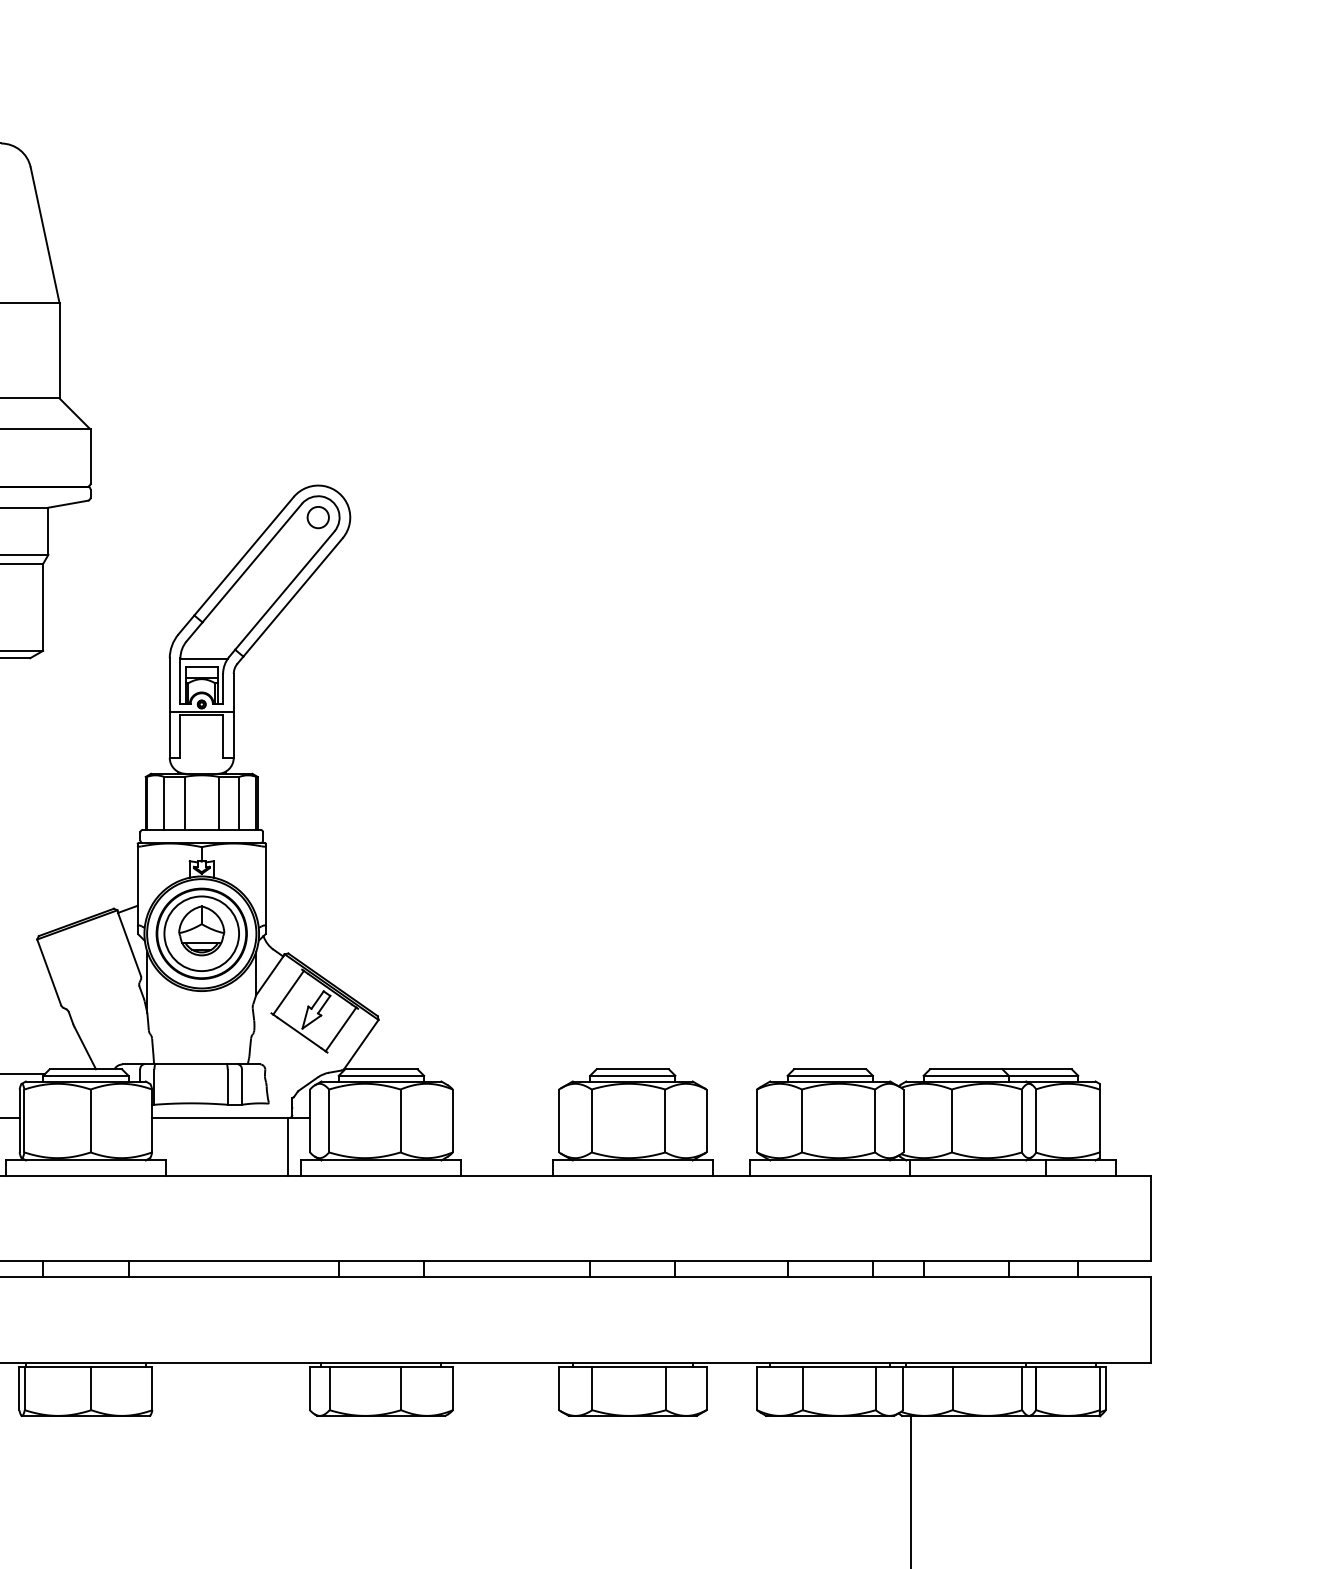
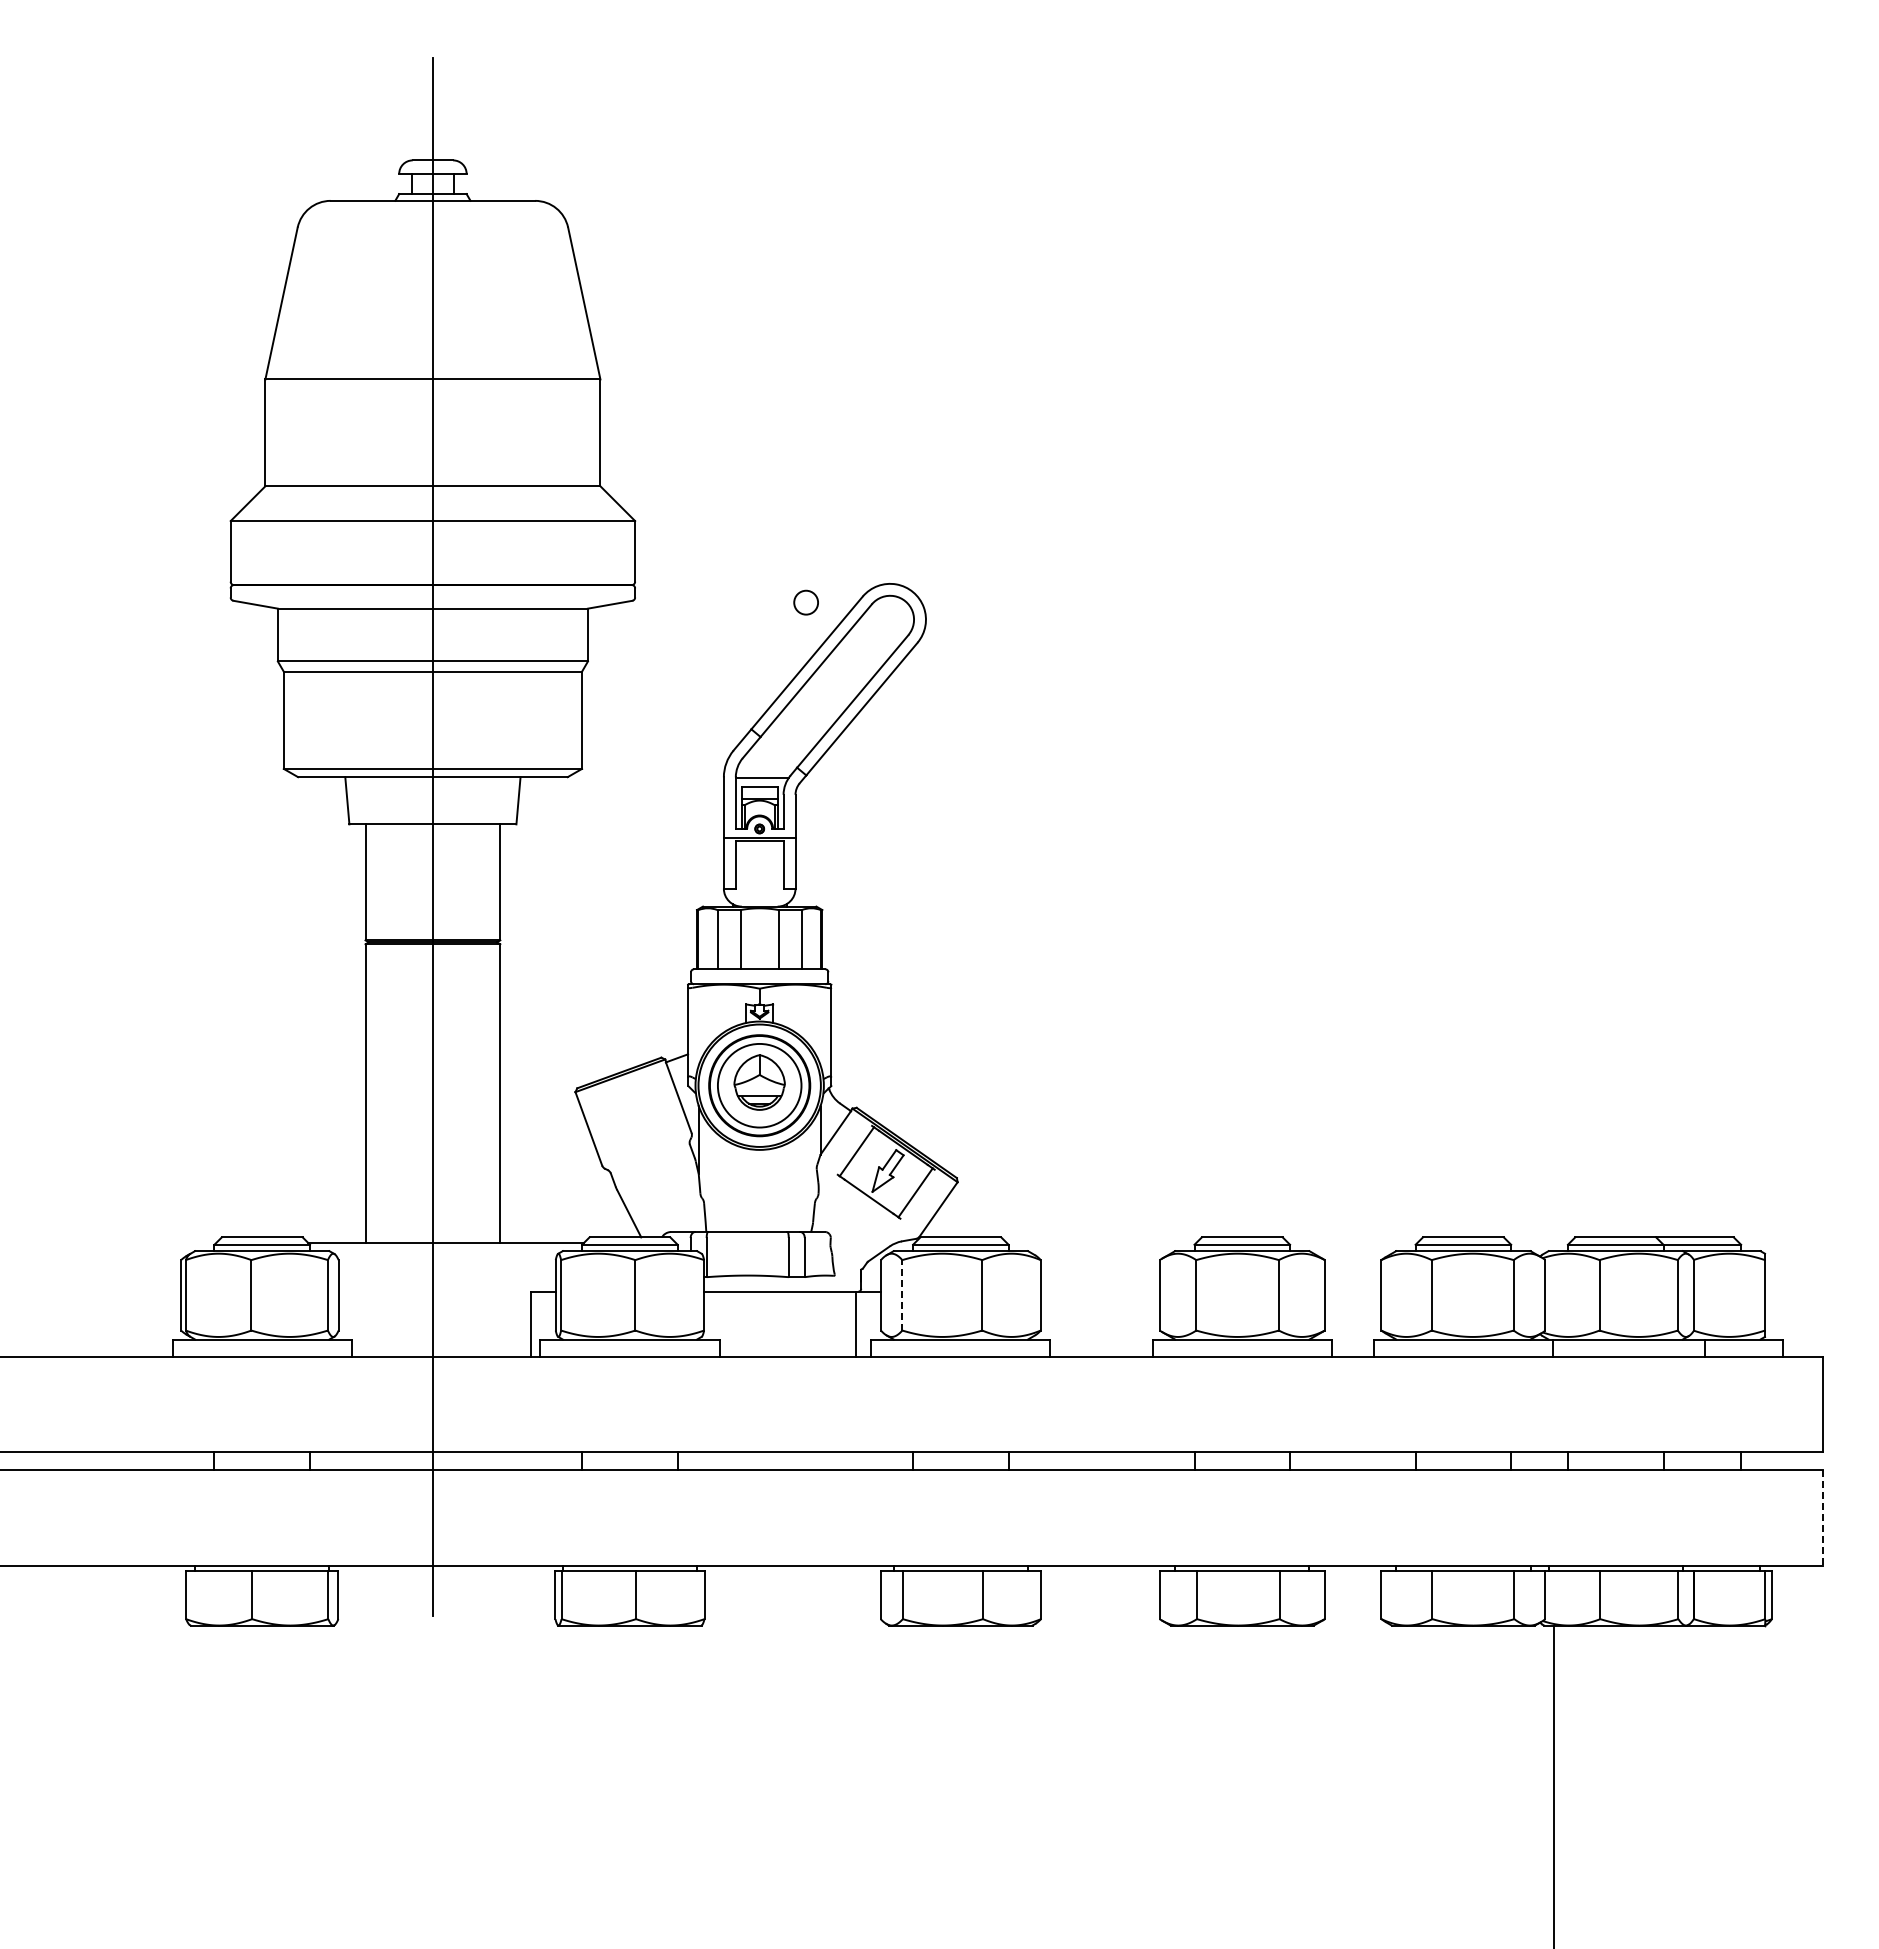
circle: (317, 517) -> (805, 602), moved
line: (329, 1120) -> (902, 1294), solid -> dashed
line: (1150, 1320) -> (1822, 1518), solid -> dashed

